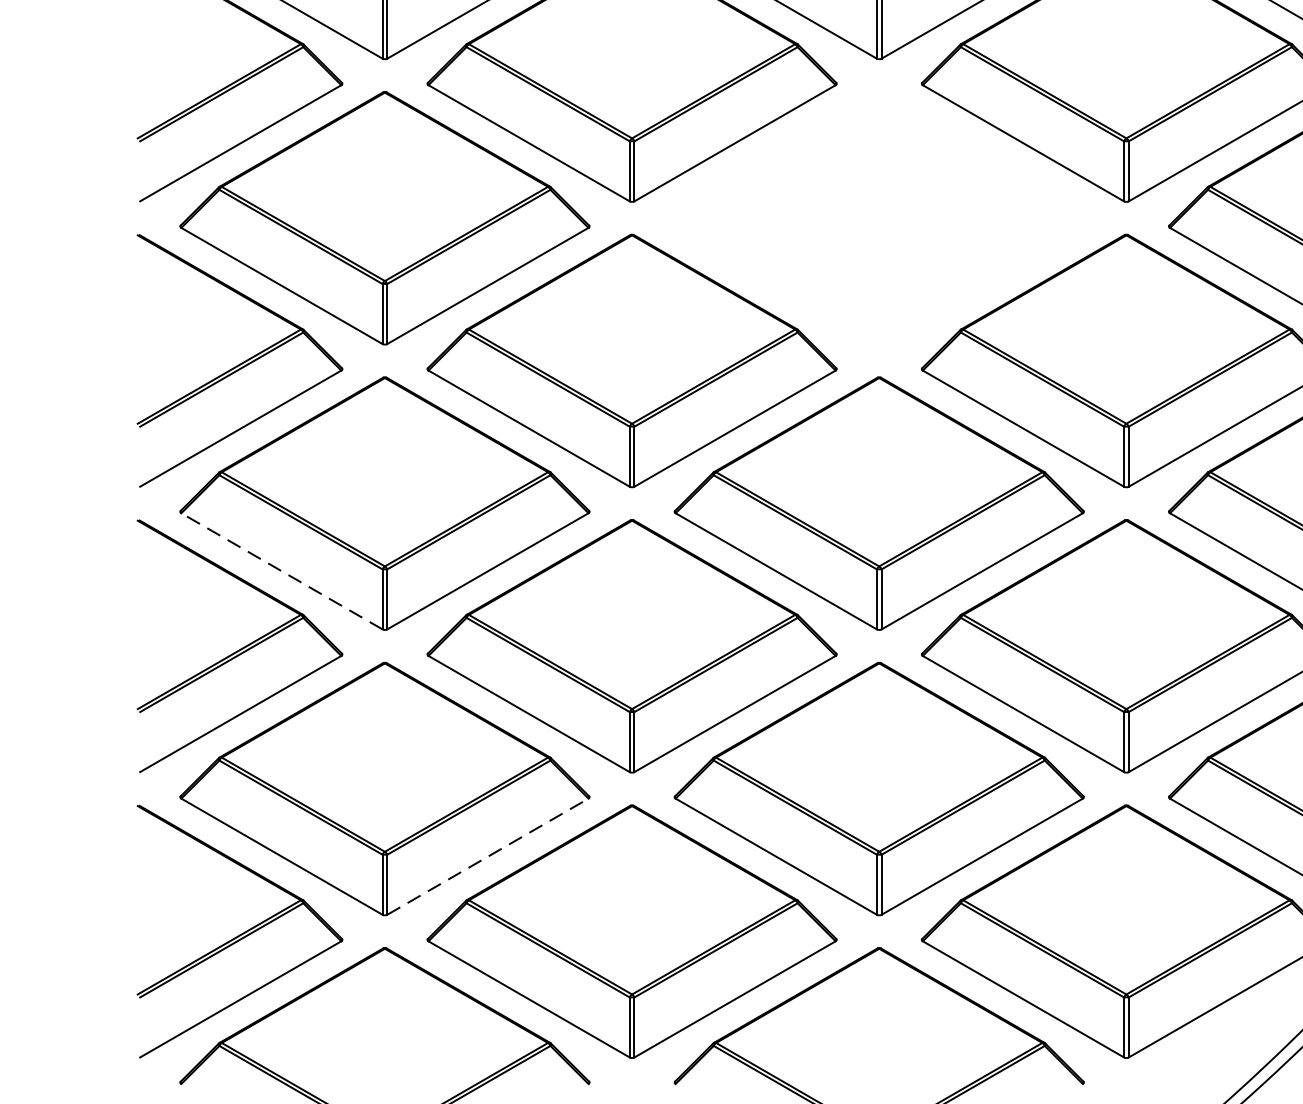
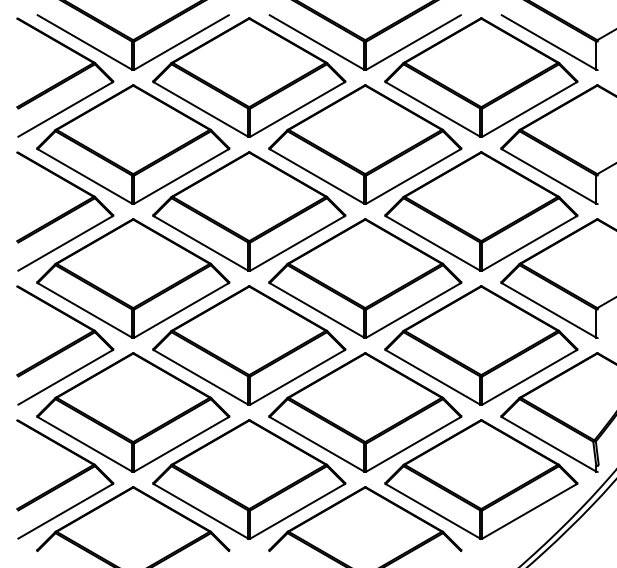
part: (879, 217) -> (365, 144), added
line: (281, 571) -> (84, 310), dashed -> solid
line: (487, 857) -> (181, 444), dashed -> solid

